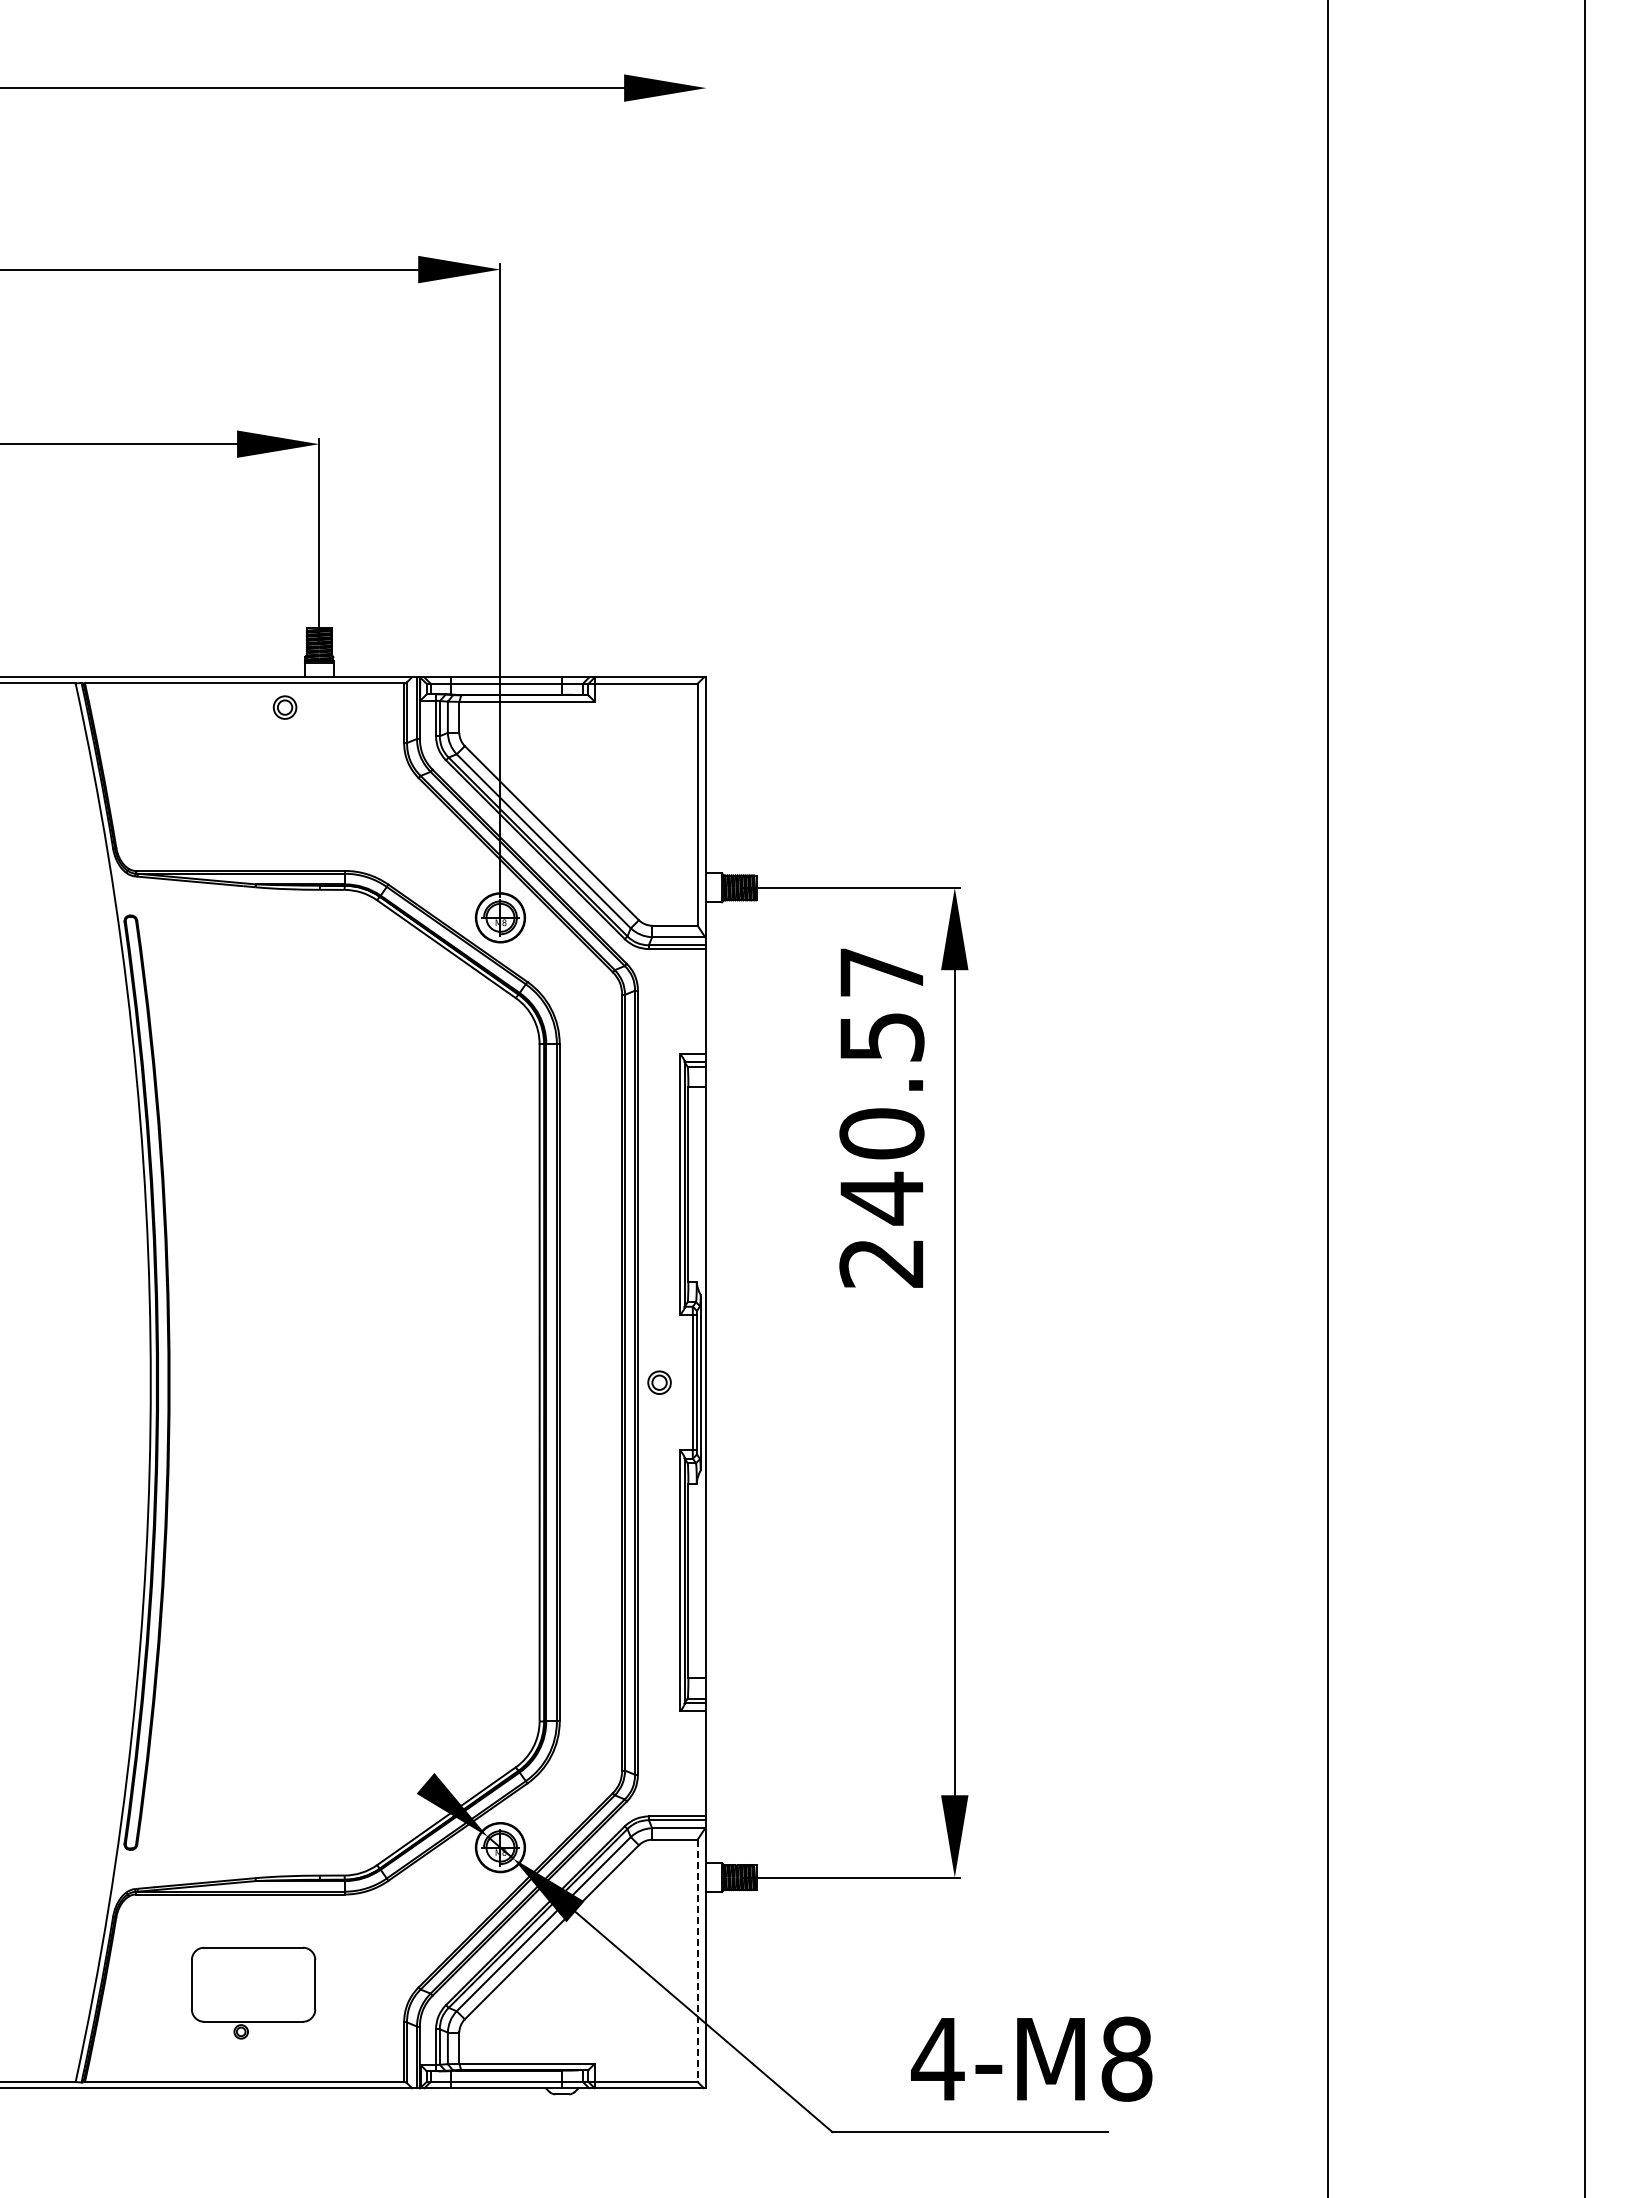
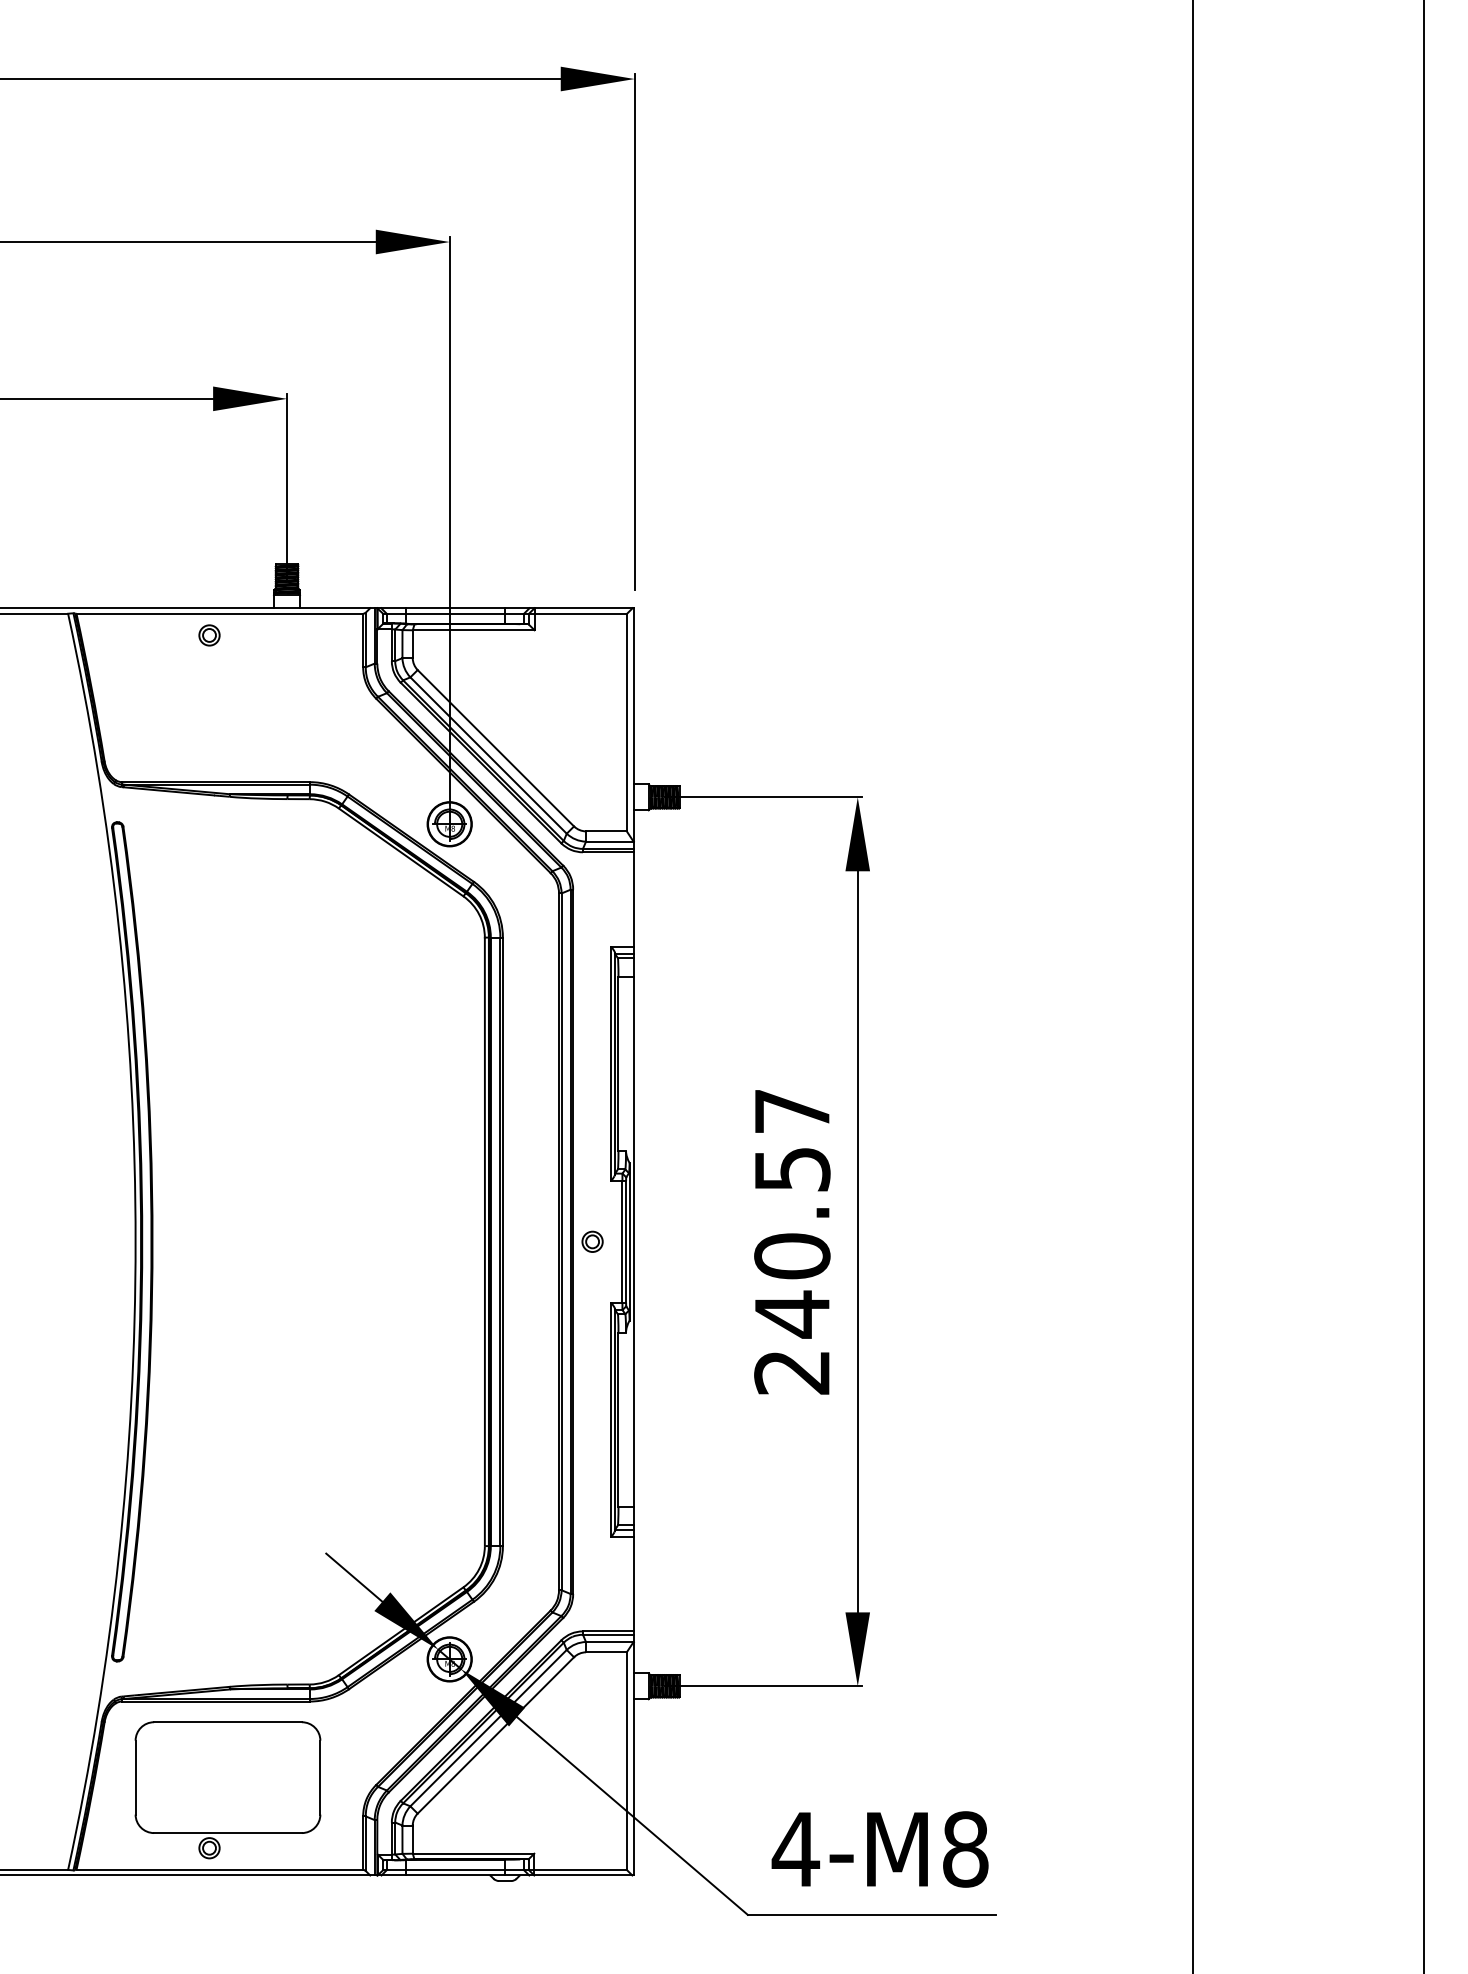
line: (706, 369) -> (634, 331), added
part: (284, 707) -> (209, 635), moved
text: (881, 1117) -> (791, 1241), moved
line: (394, 1756) -> (354, 1577), added
line: (697, 1961) -> (626, 1761), dashed -> solid
part: (253, 1992) -> (227, 1789), size x1.67
text: (1031, 2058) -> (879, 1848), moved

